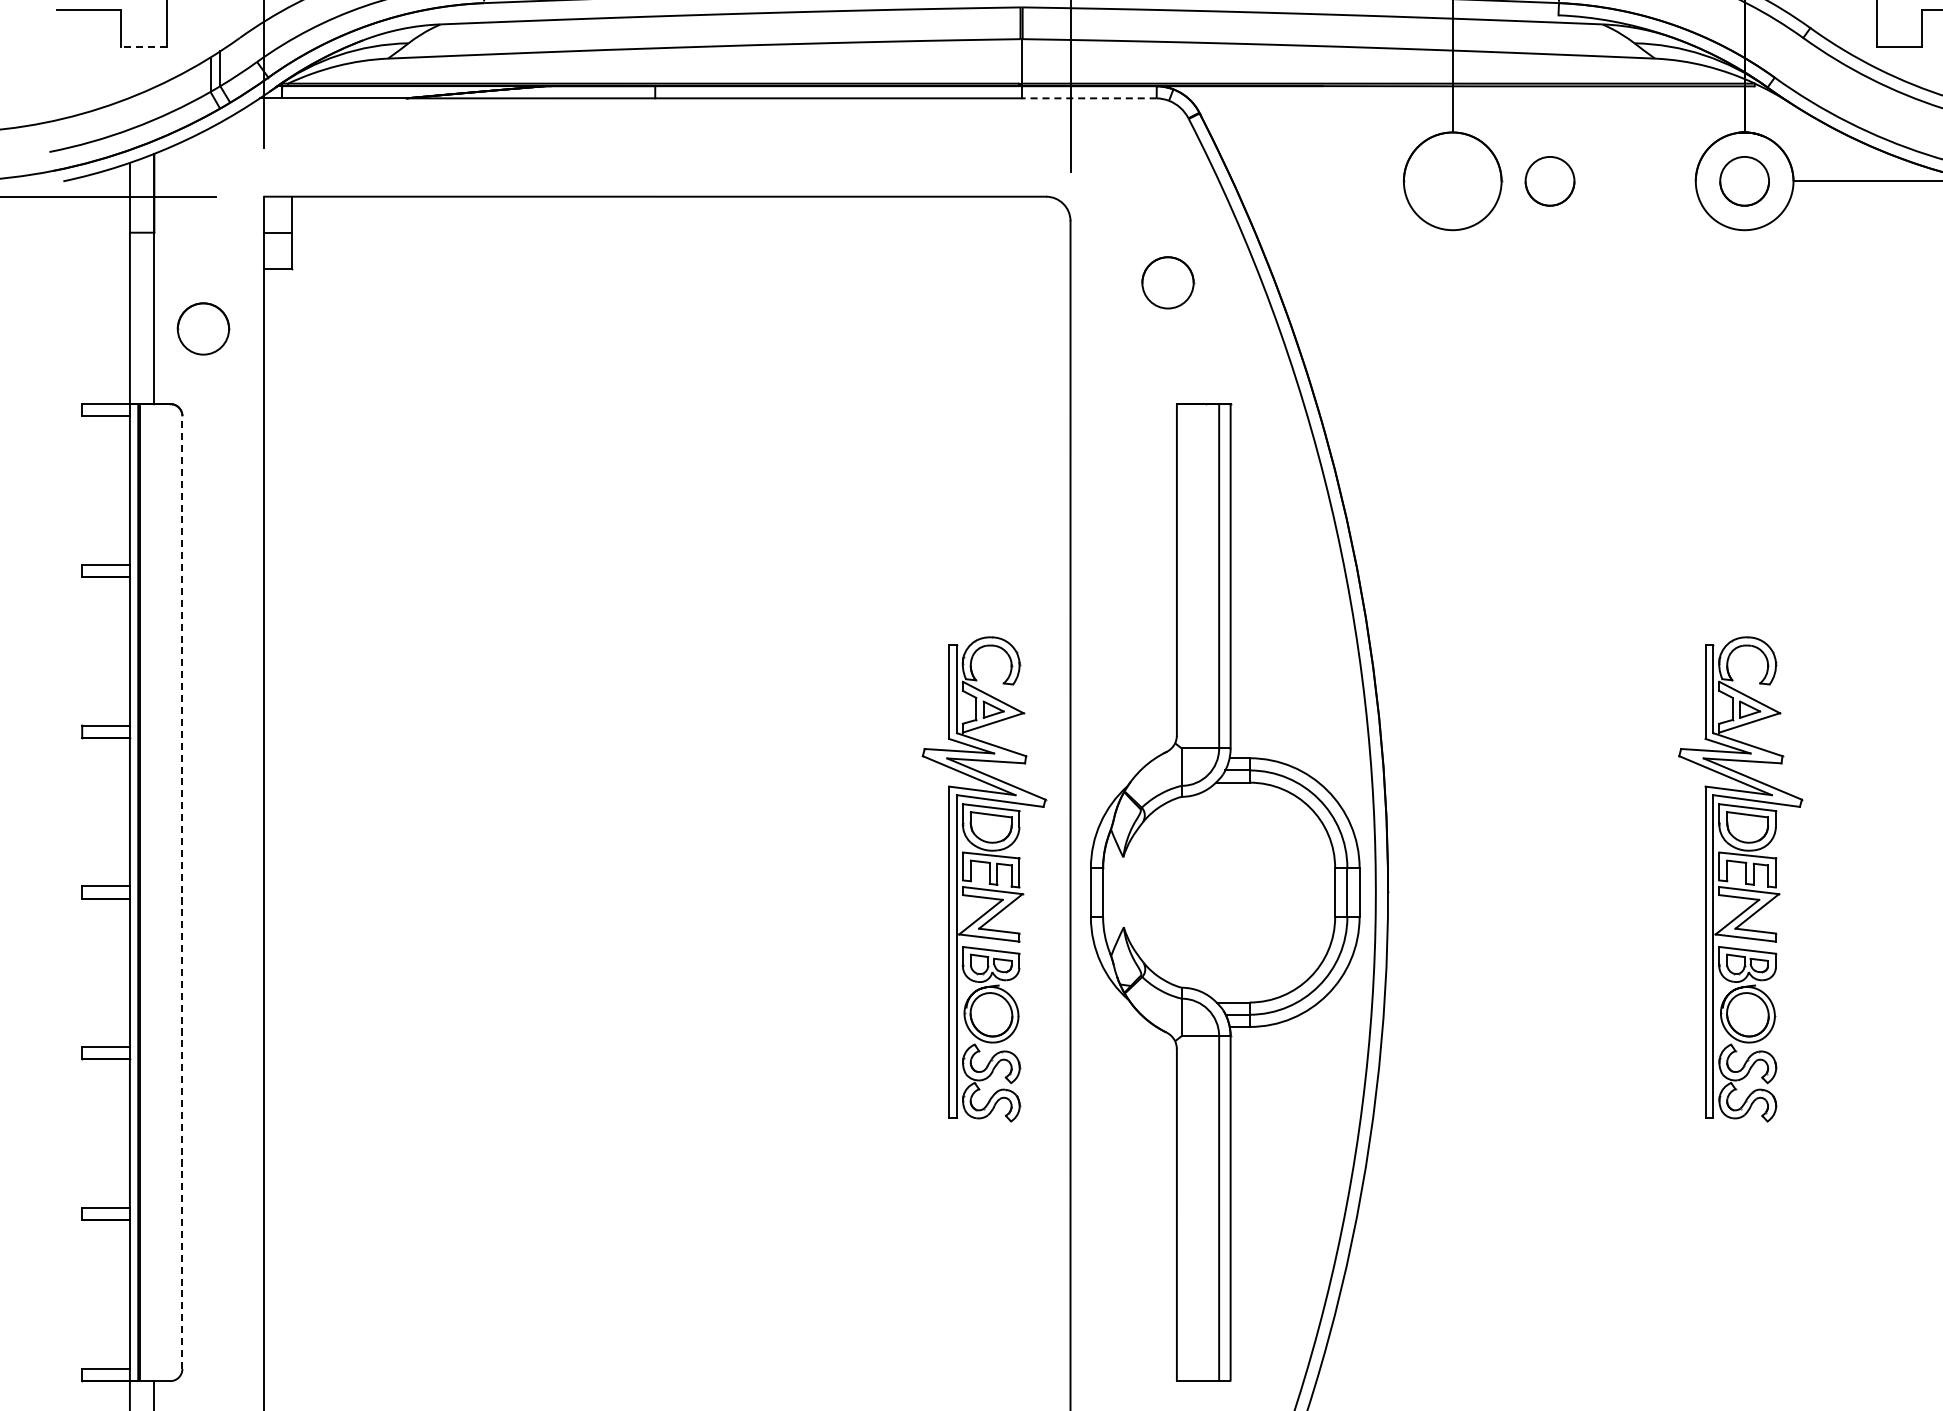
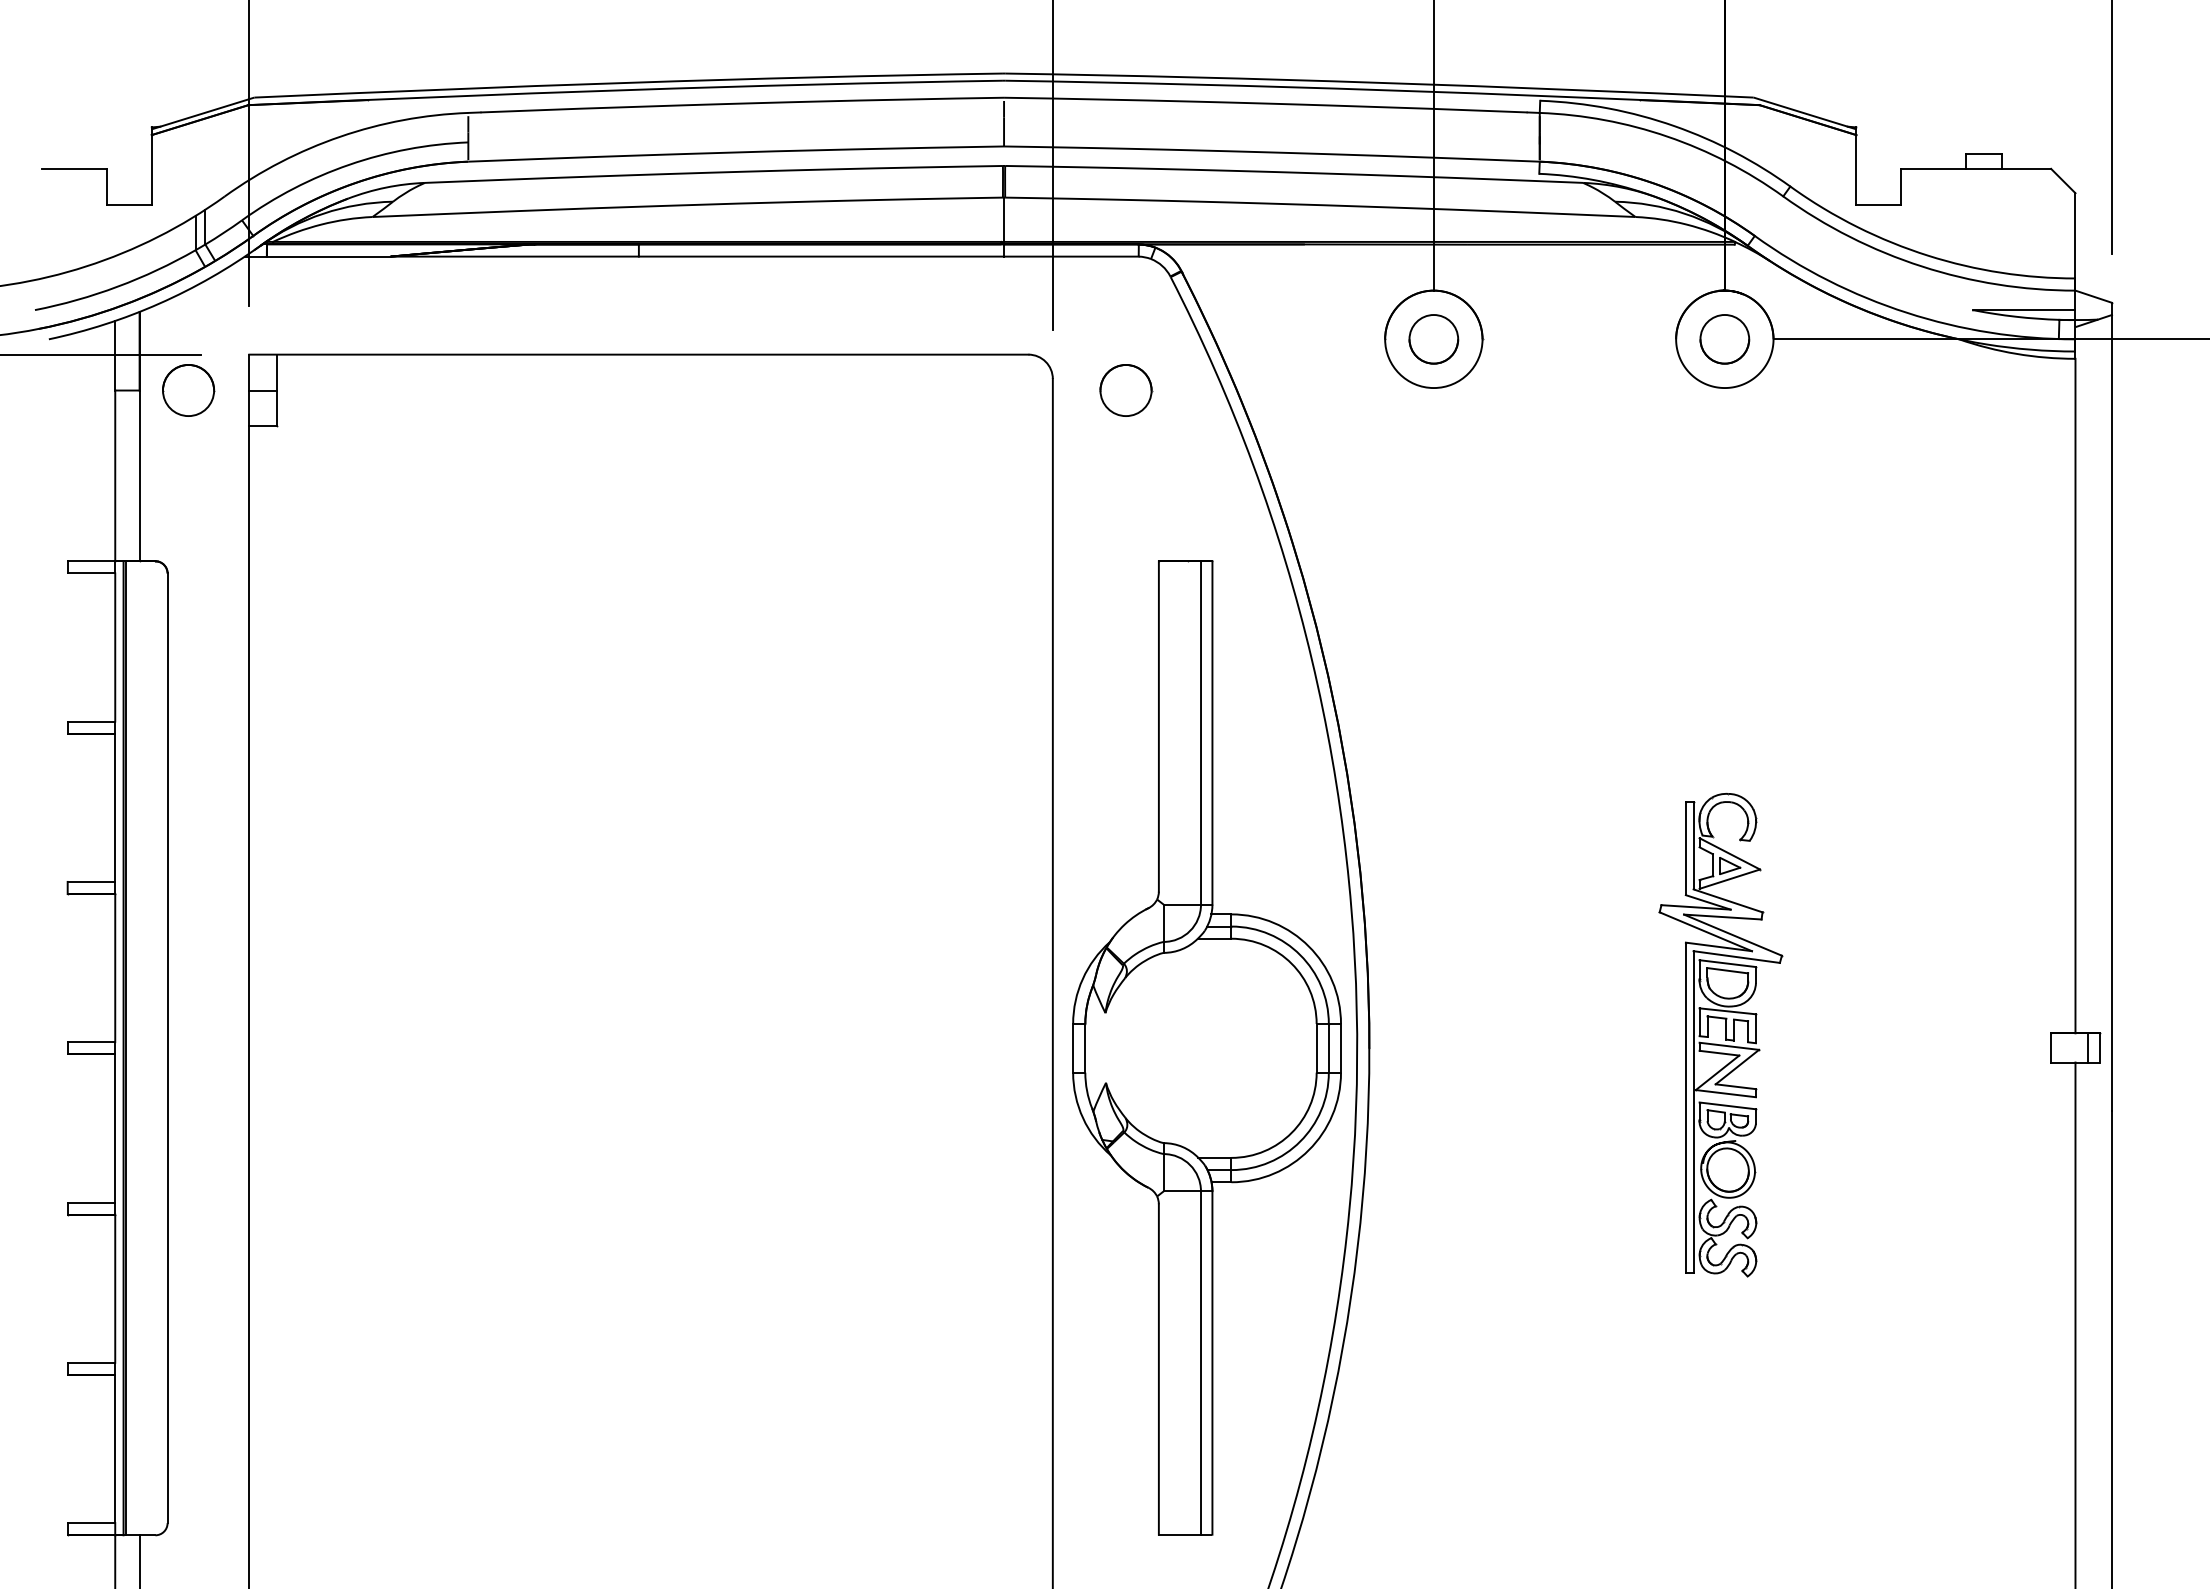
line: (144, 47) -> (129, 205), dashed -> solid
line: (1088, 98) -> (1070, 256), dashed -> solid
part: (1549, 181) -> (1433, 339), moved
part: (1168, 282) -> (1126, 390), moved
circle: (203, 328) -> (188, 390), moved
part: (983, 879) -> (966, 1035), removed
line: (182, 892) -> (167, 1048), dashed -> solid

